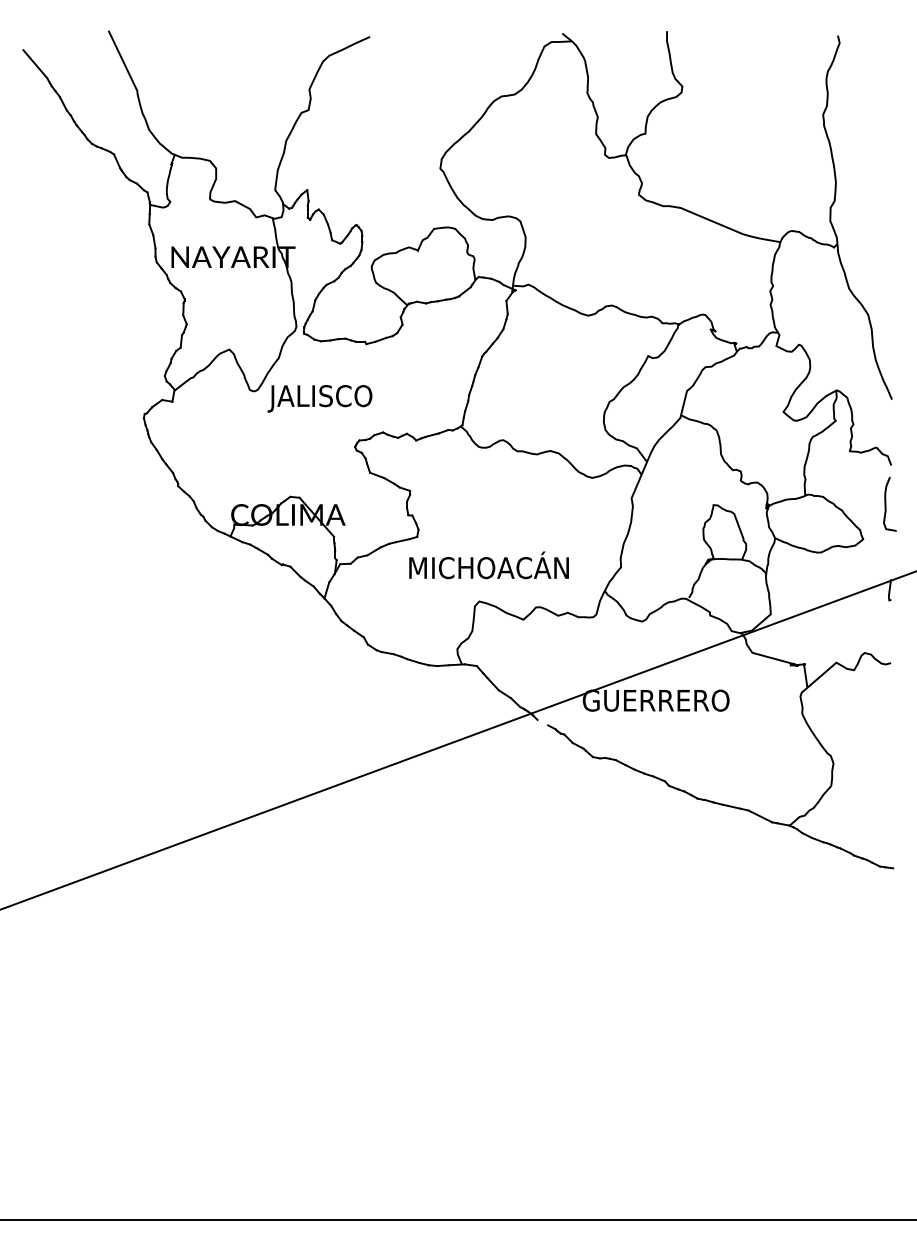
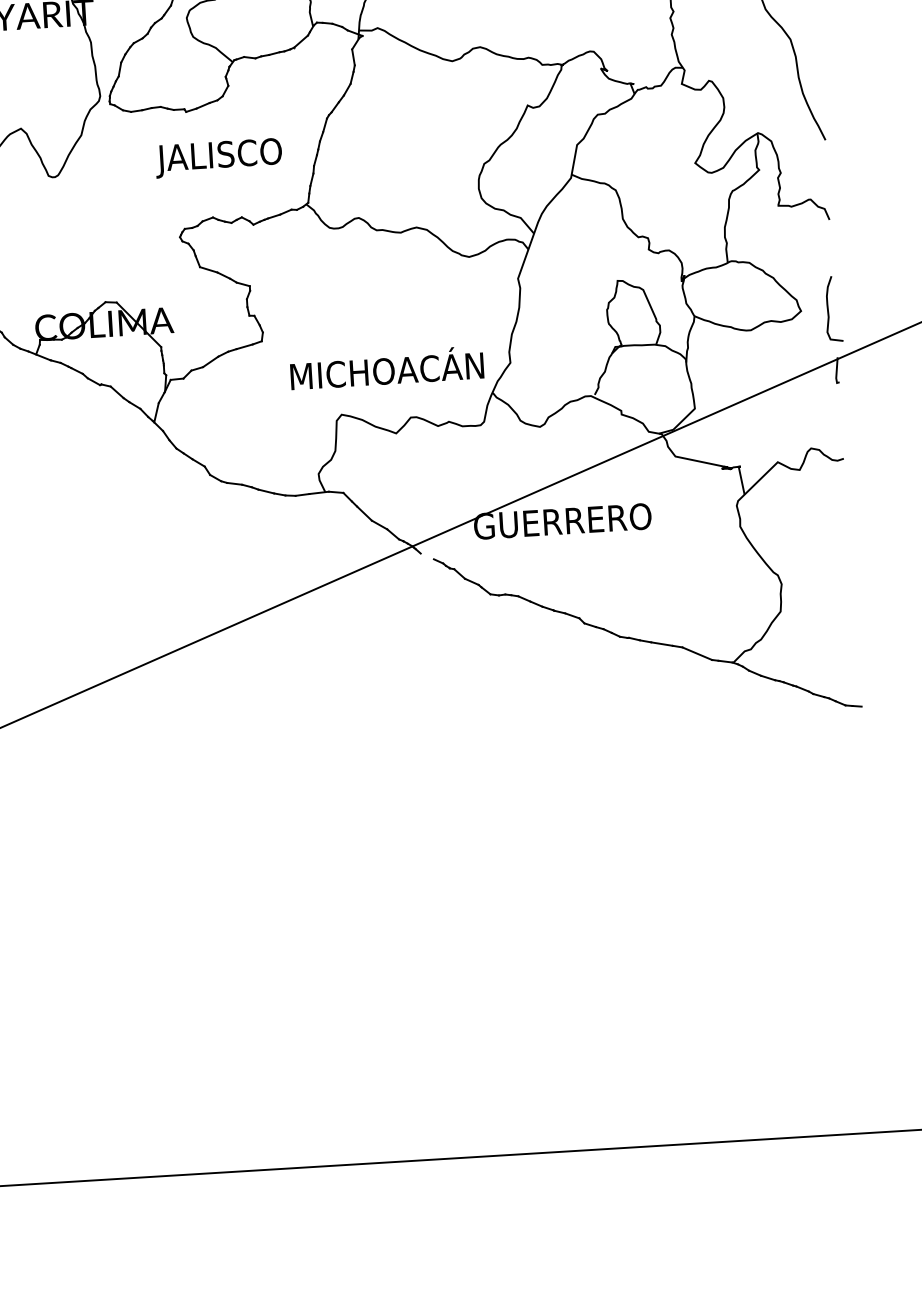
text: (319, 398) -> (218, 157), moved
curve: (886, 503) -> (829, 308), moved
text: (488, 565) -> (386, 368), moved

